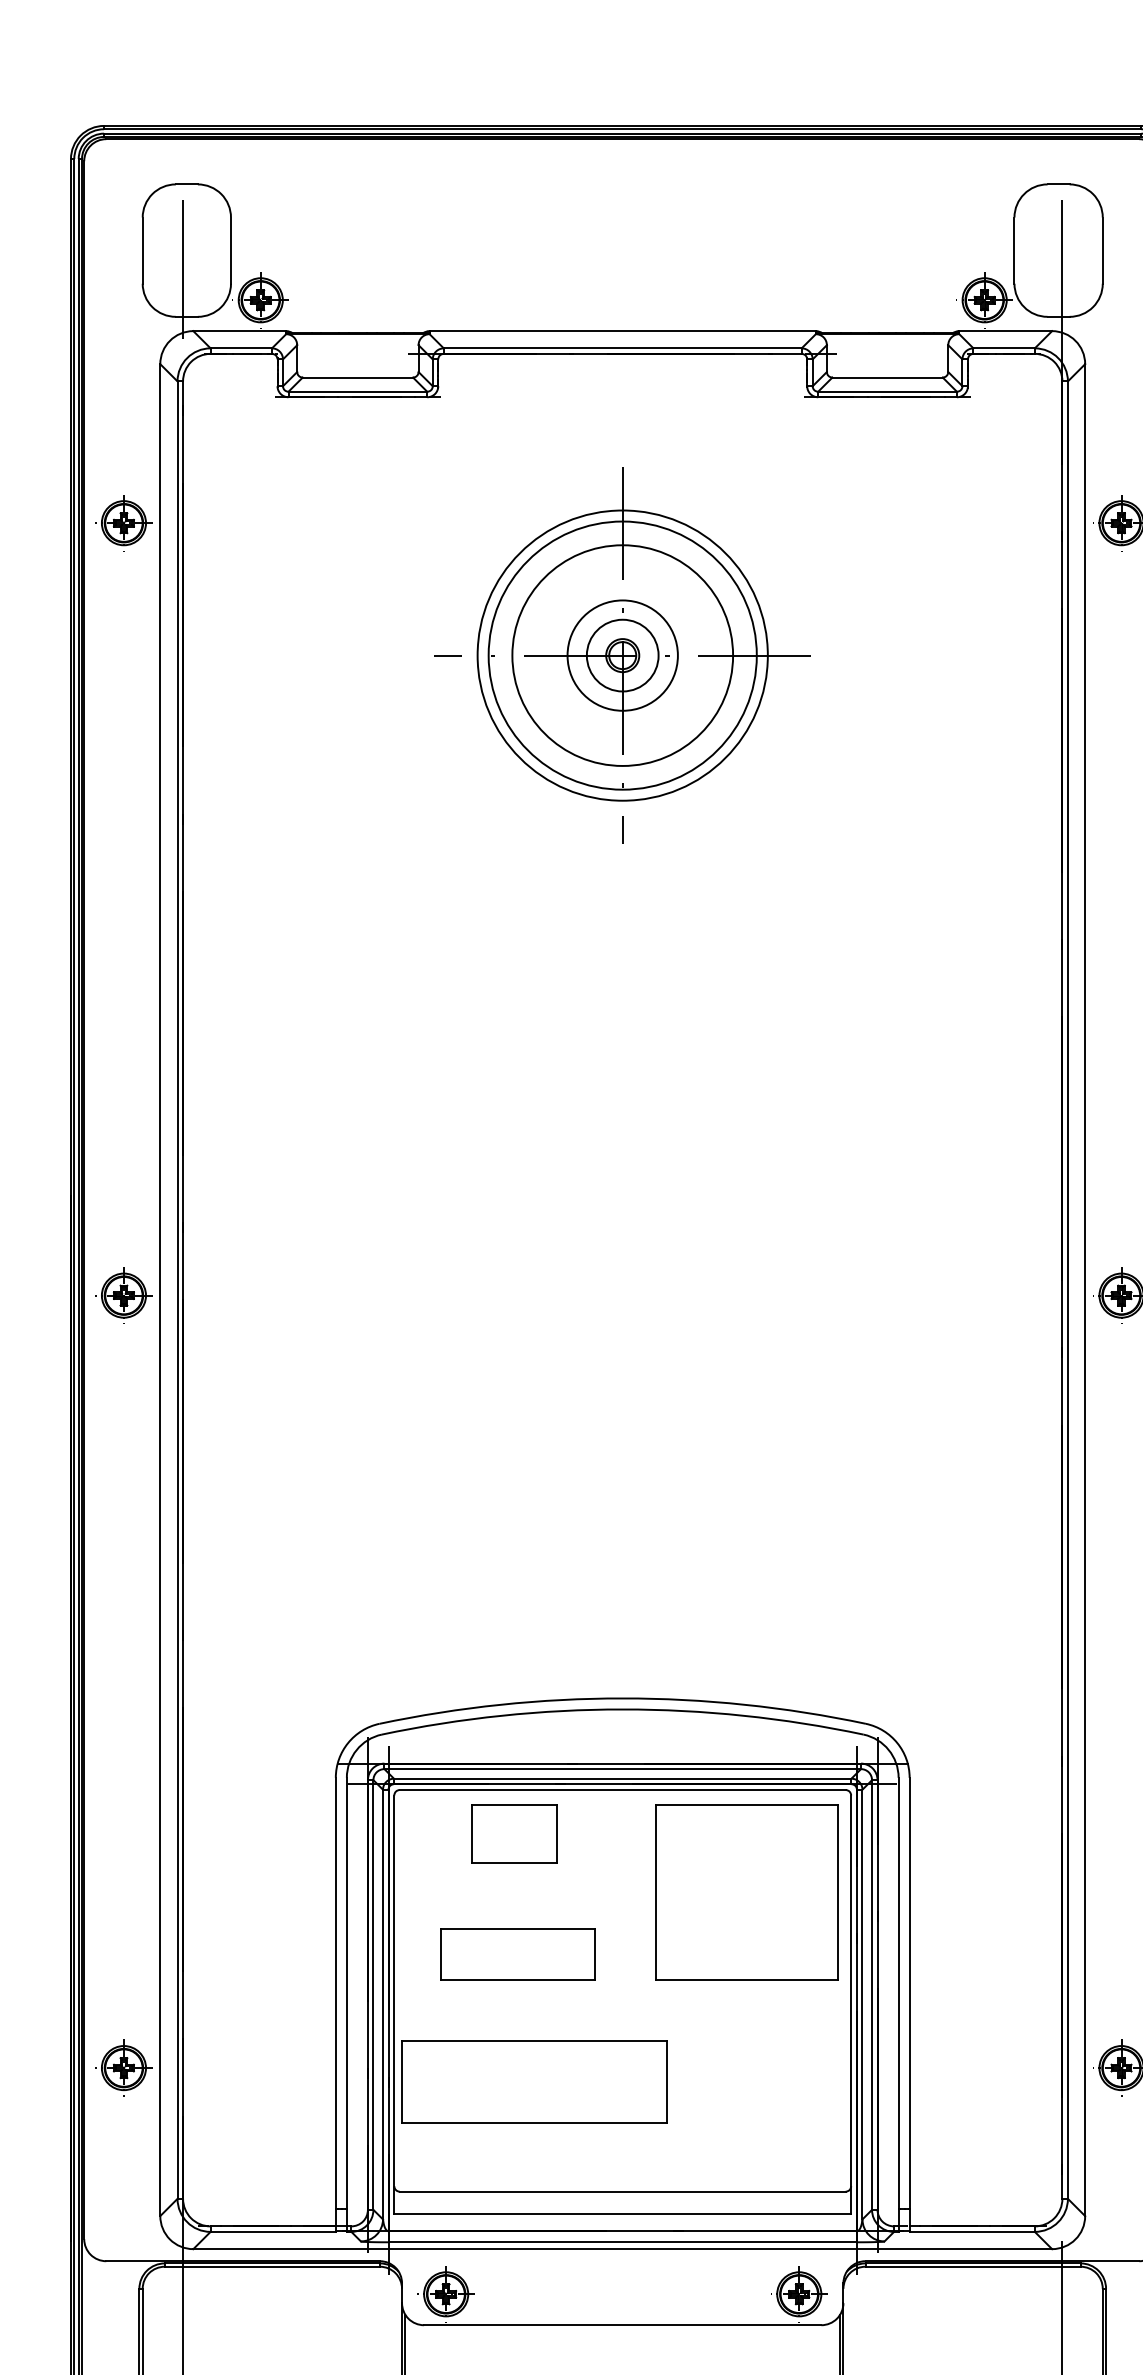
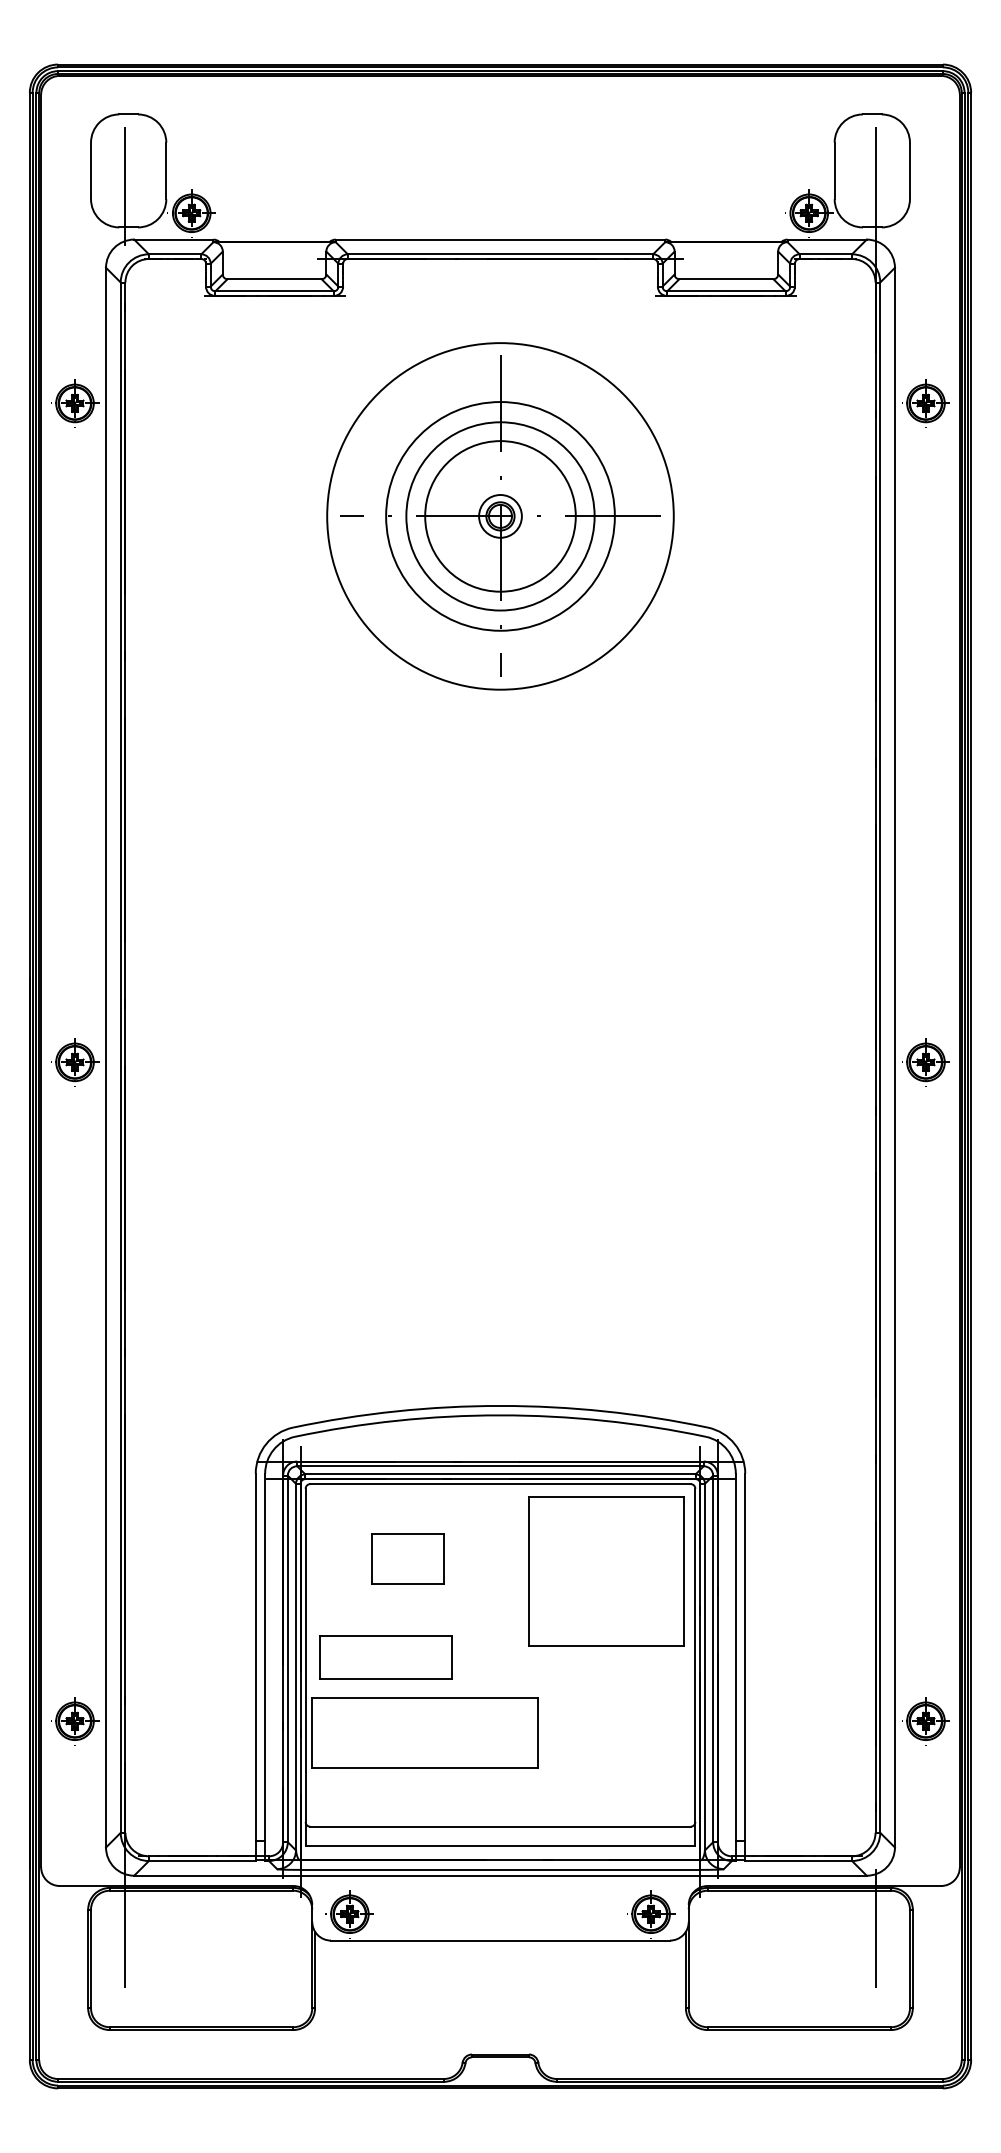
circle: (622, 655) -> (500, 516), size x0.7
circle: (622, 655) -> (500, 516), size x1.4
circle: (622, 655) -> (500, 516), size x1.6
part: (513, 1833) -> (407, 1558), moved
part: (517, 1954) -> (385, 1657), moved

